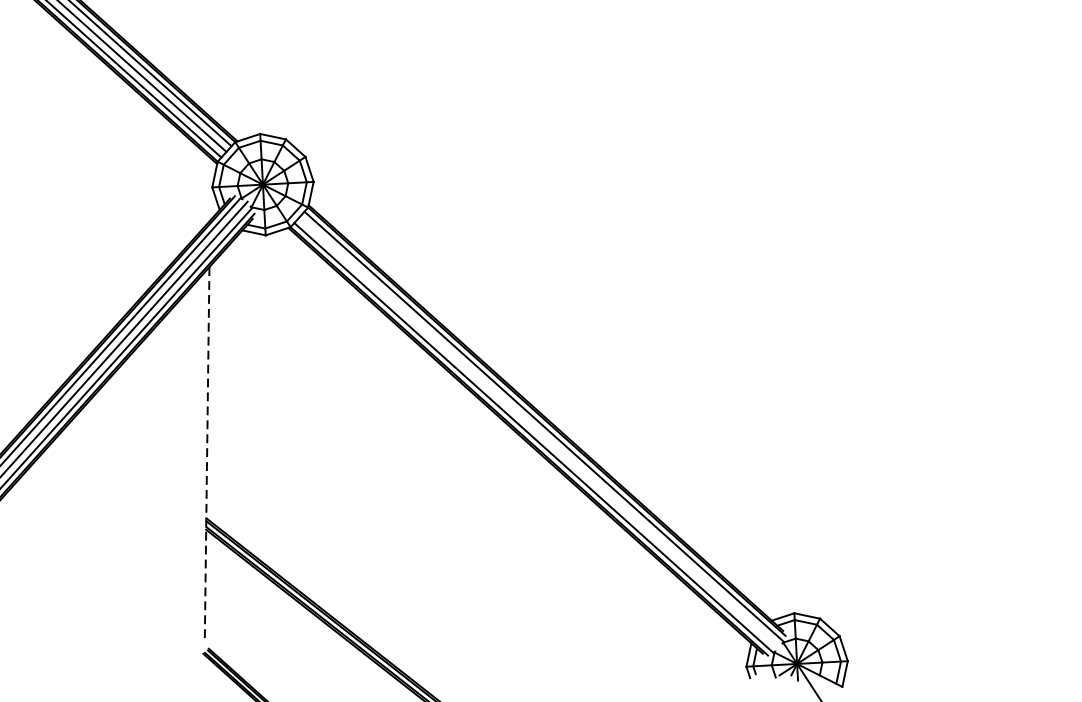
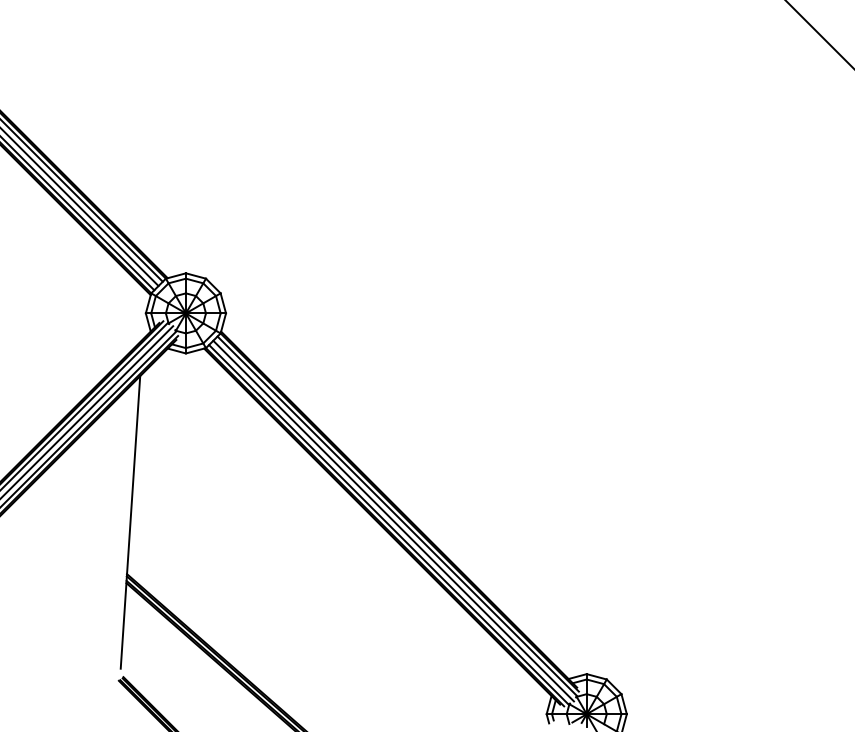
line: (539, 432) -> (393, 520), added
line: (207, 452) -> (130, 522), dashed -> solid

